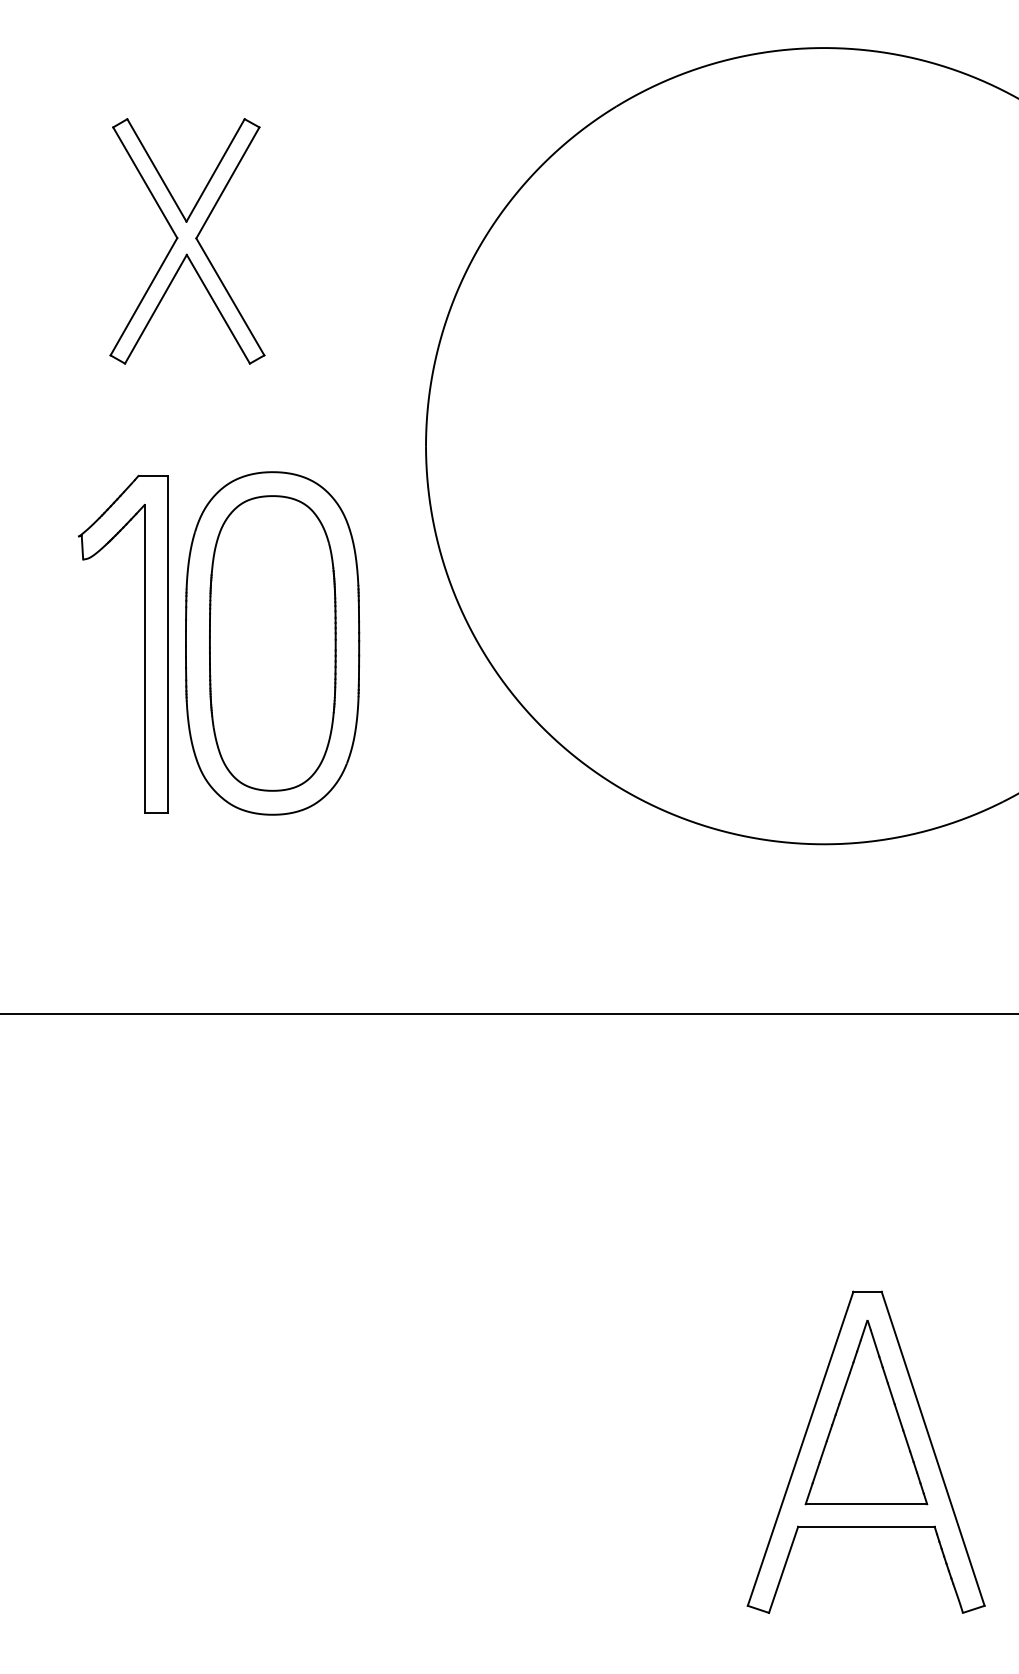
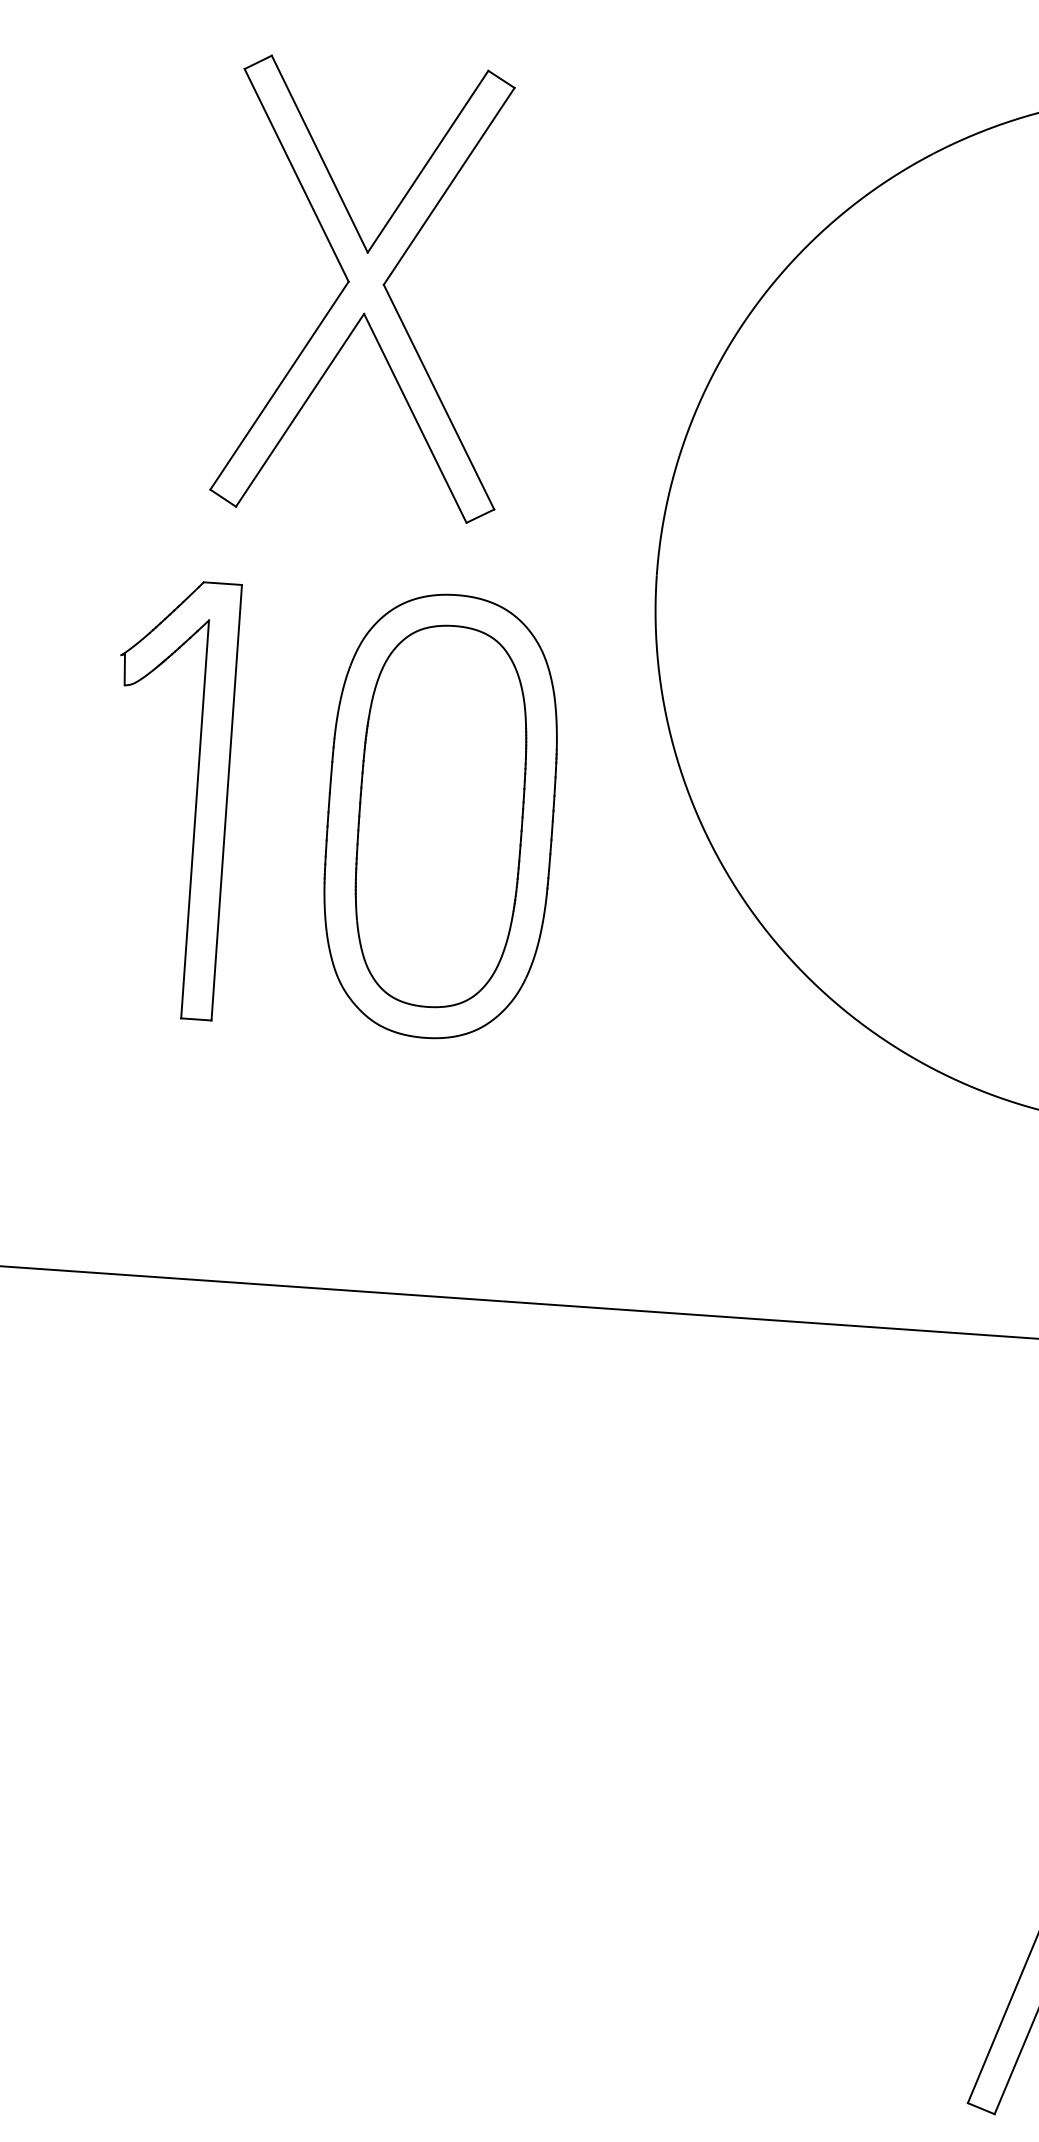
part: (187, 241) -> (367, 289), size x1.43
part: (144, 643) -> (196, 799), moved

